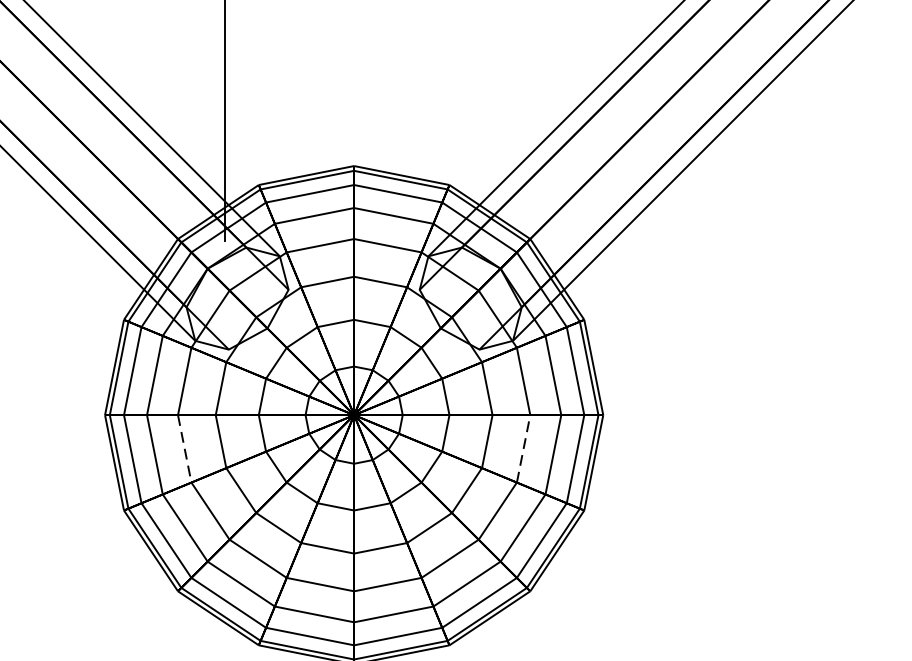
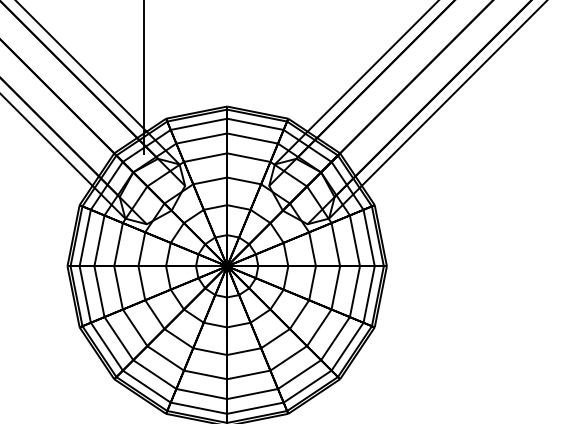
line: (523, 448) -> (335, 287), dashed -> solid
line: (184, 449) -> (118, 288), dashed -> solid

